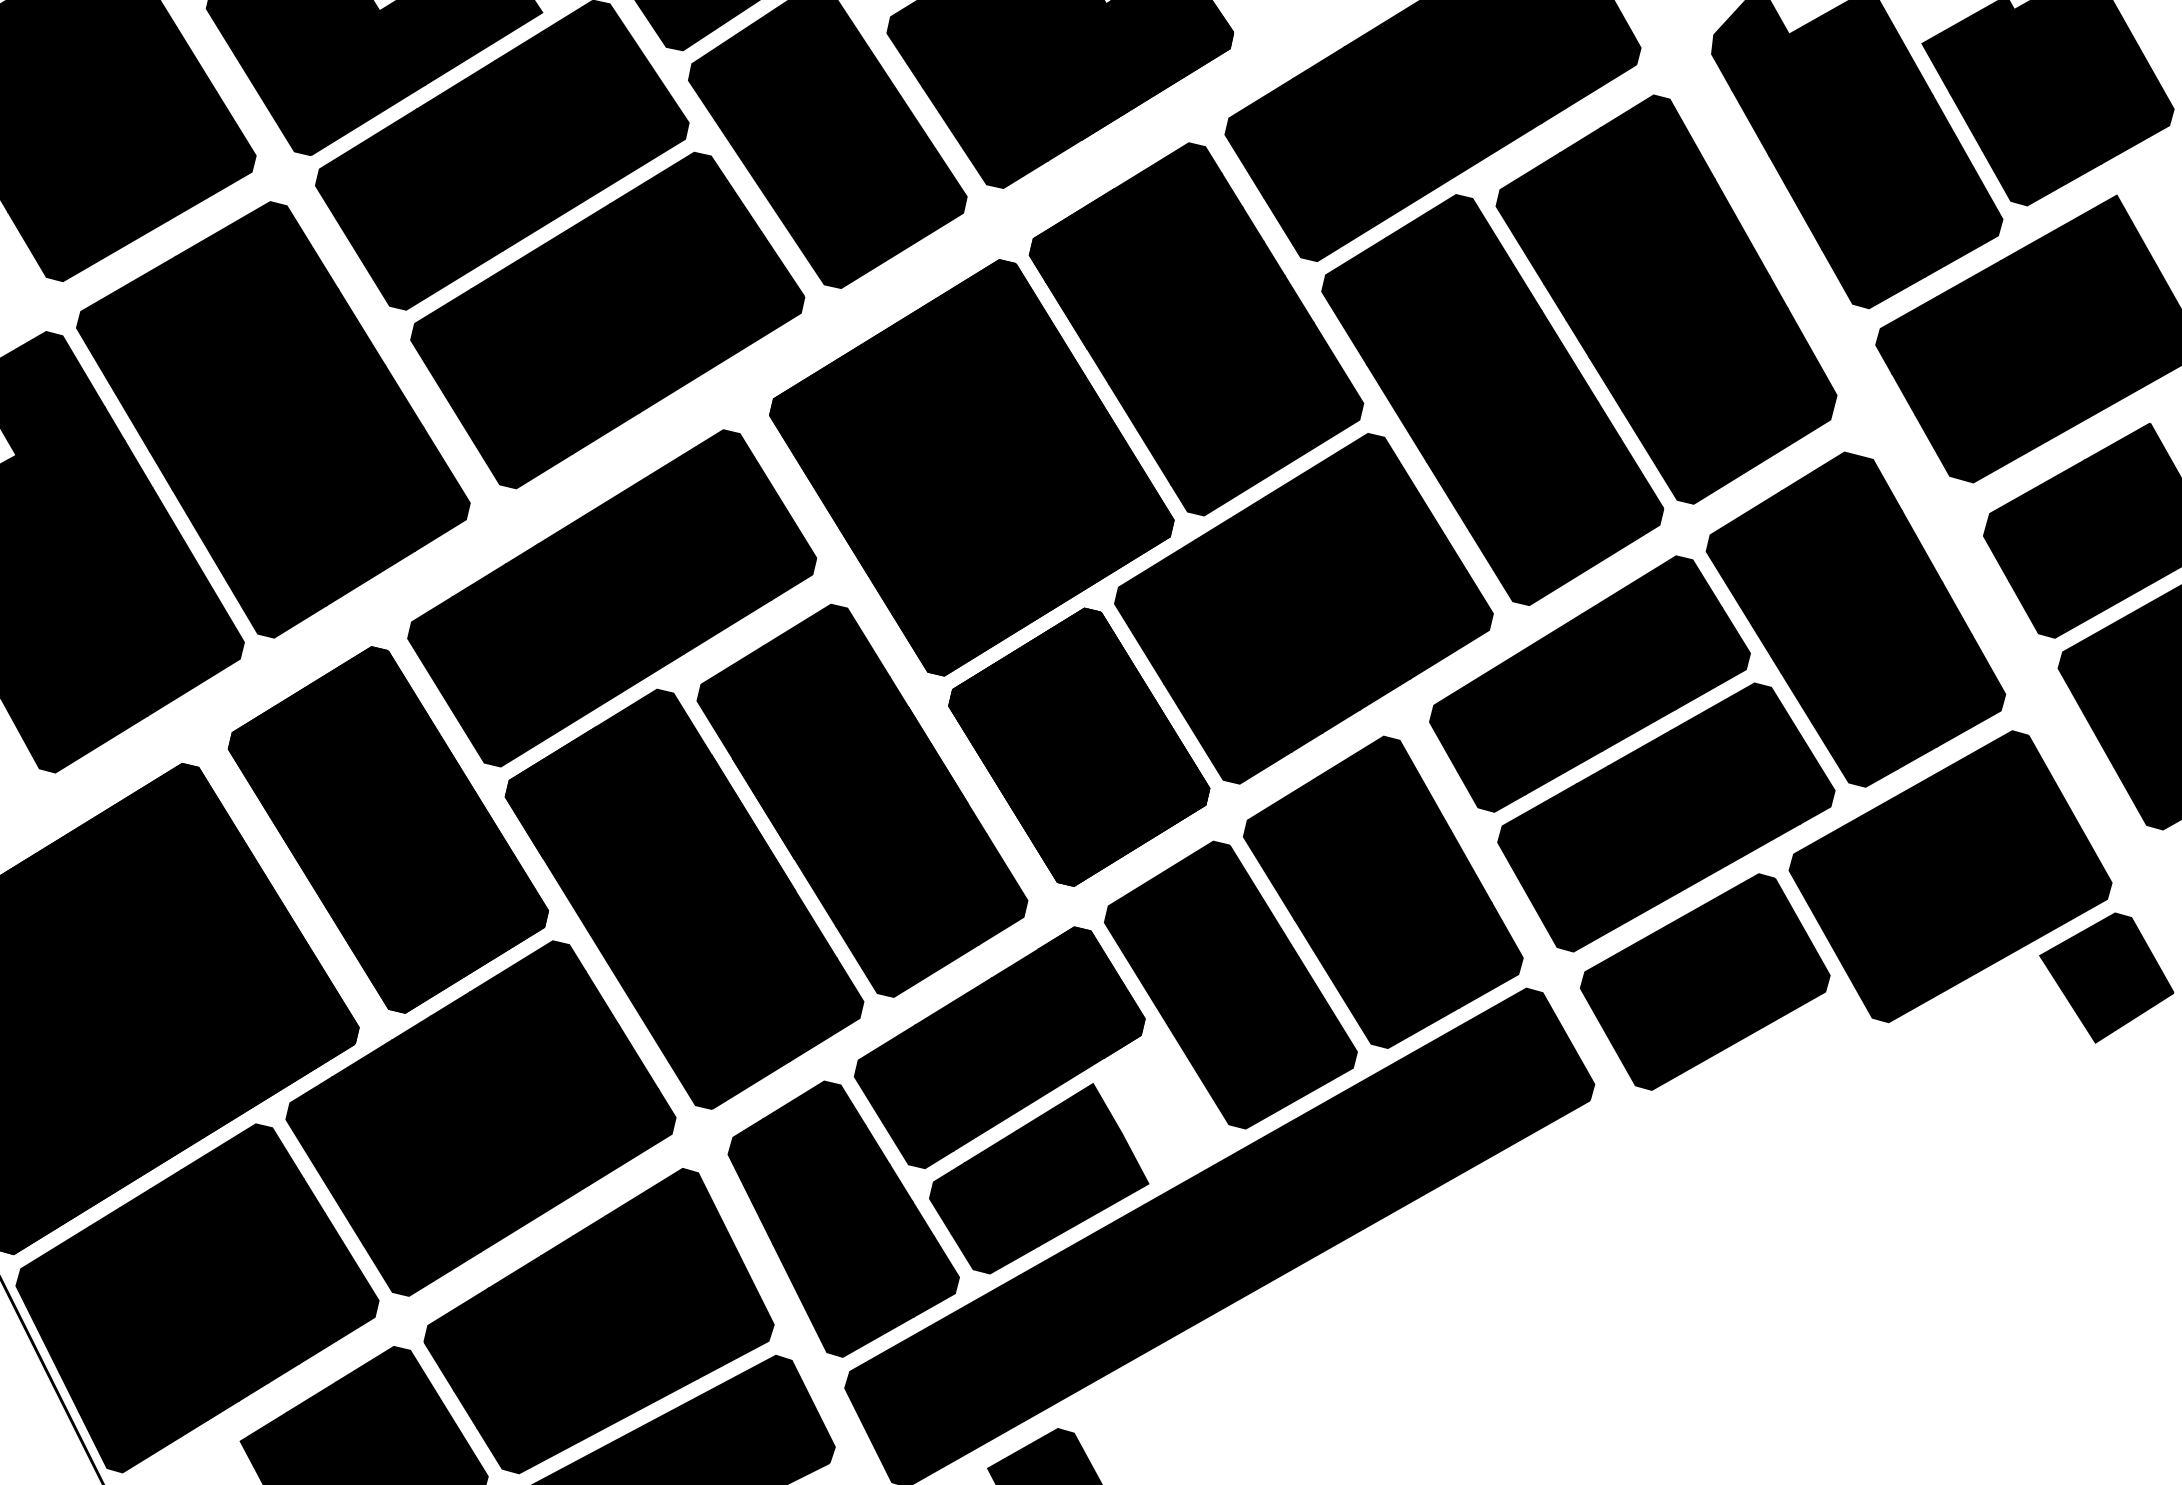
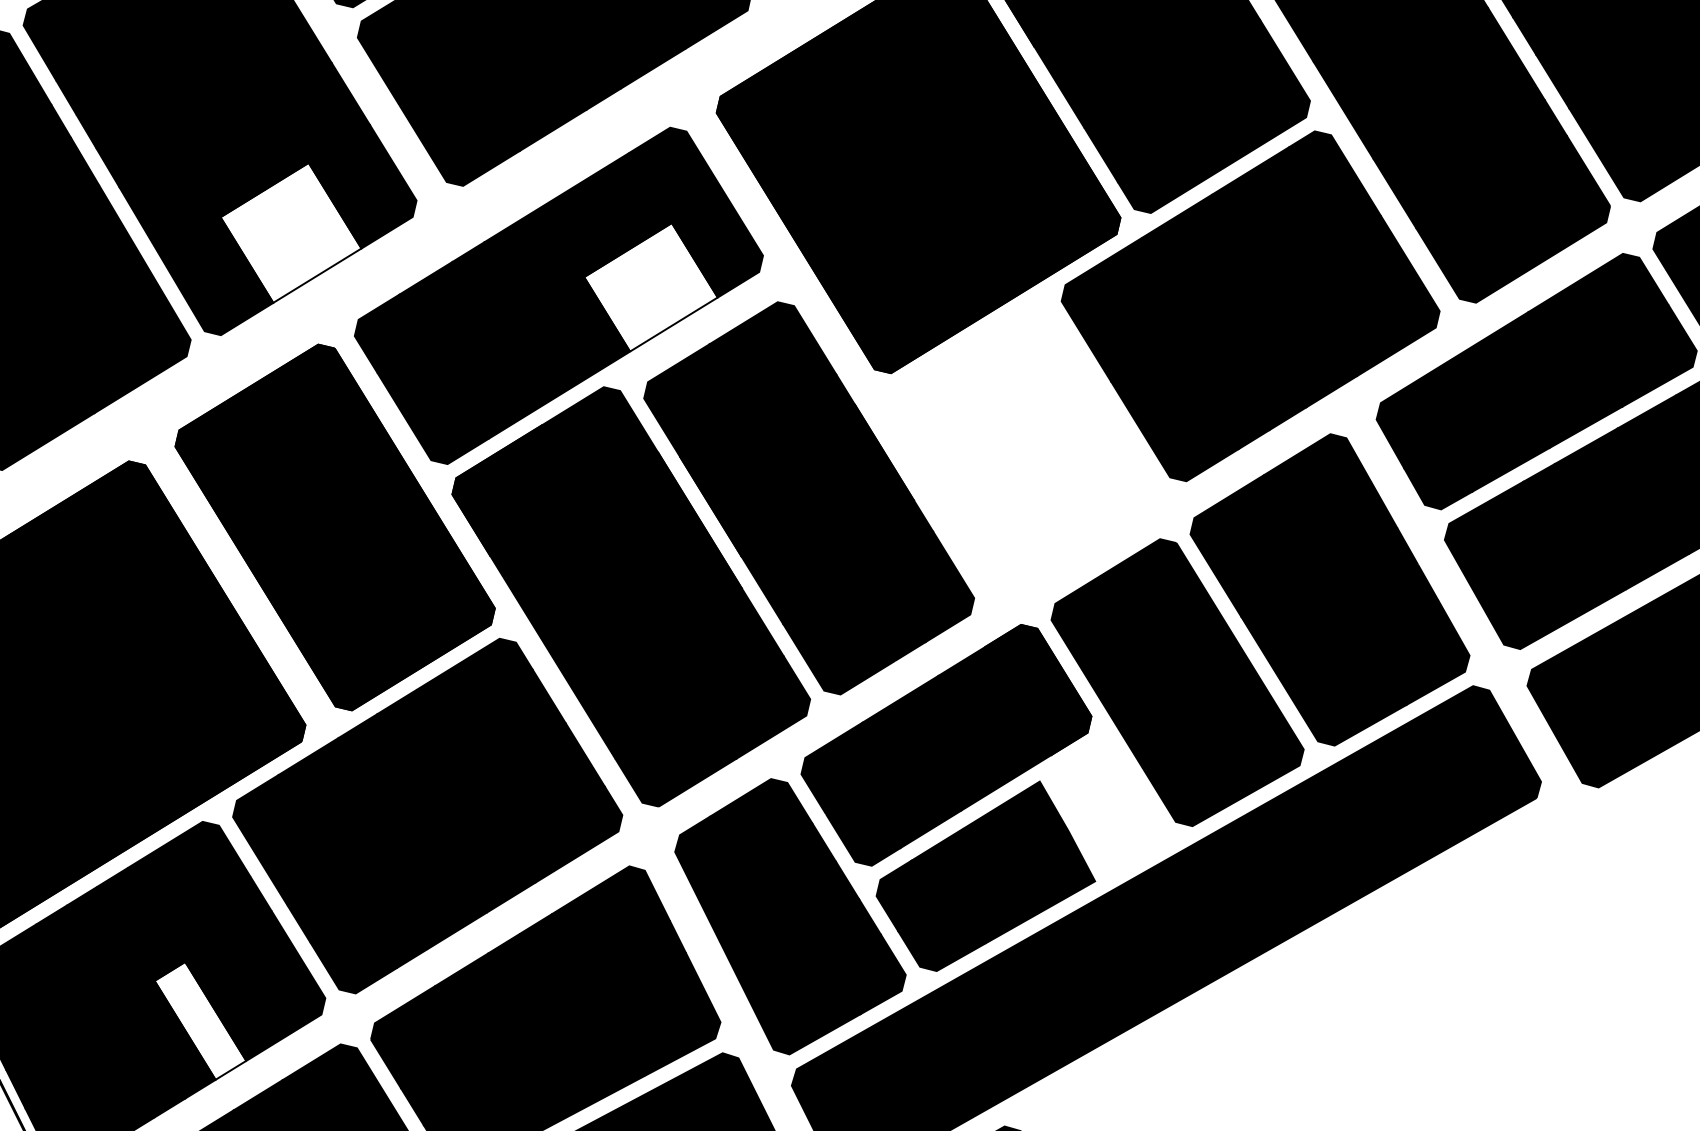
fill: (343, 535) -> (290, 233), removed
fill: (704, 589) -> (651, 287), removed
part: (1079, 746) -> (1026, 444), removed
fill: (253, 1323) -> (200, 1021), removed

